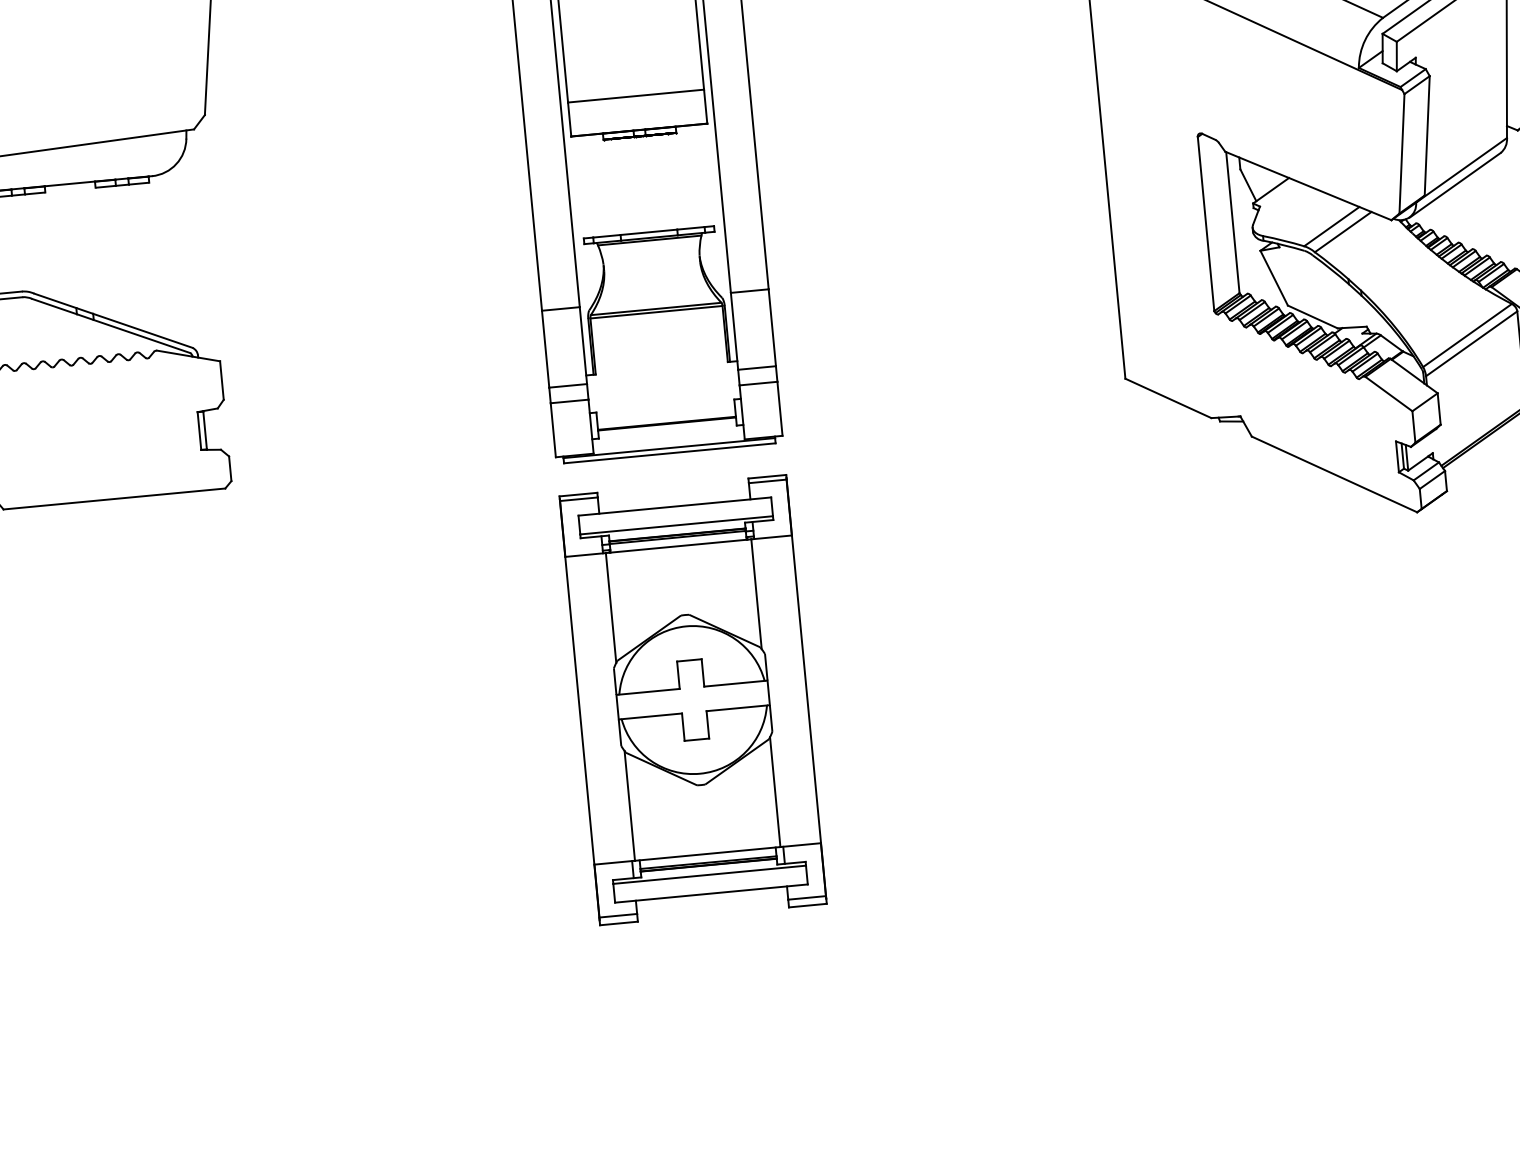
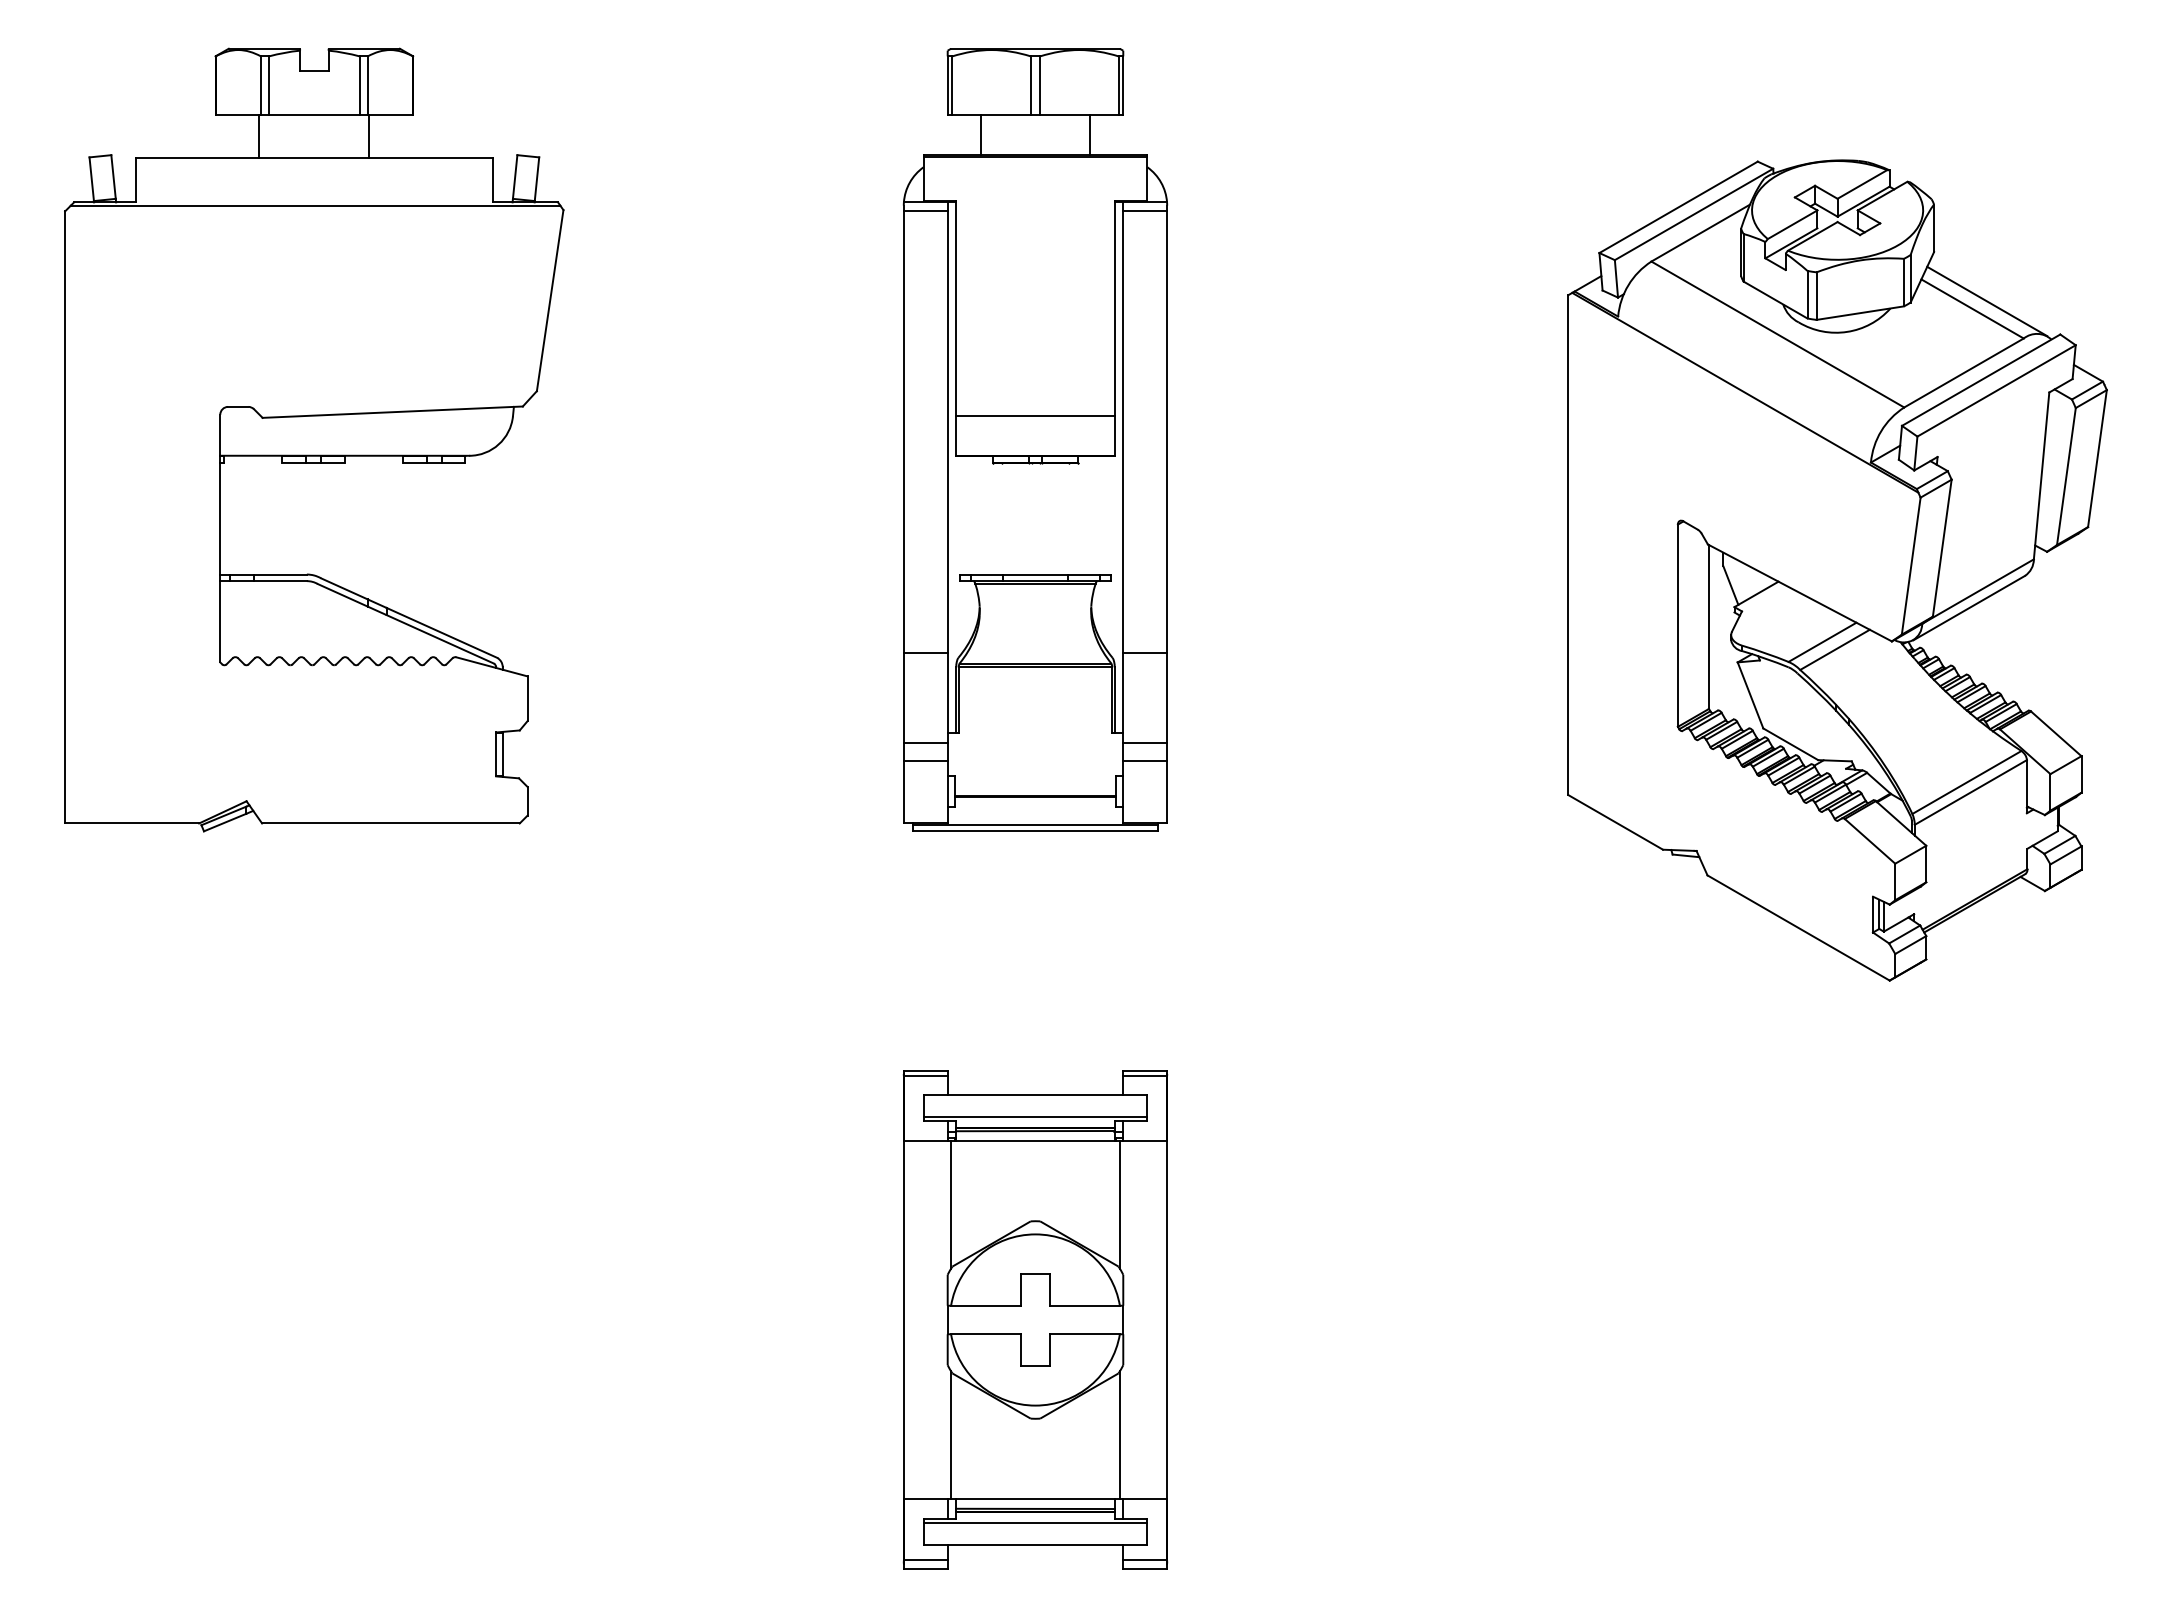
part: (693, 699) -> (1035, 1319), moved

